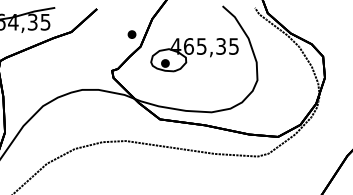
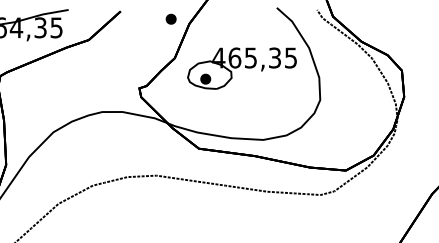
part: (131, 33) -> (170, 18), moved

